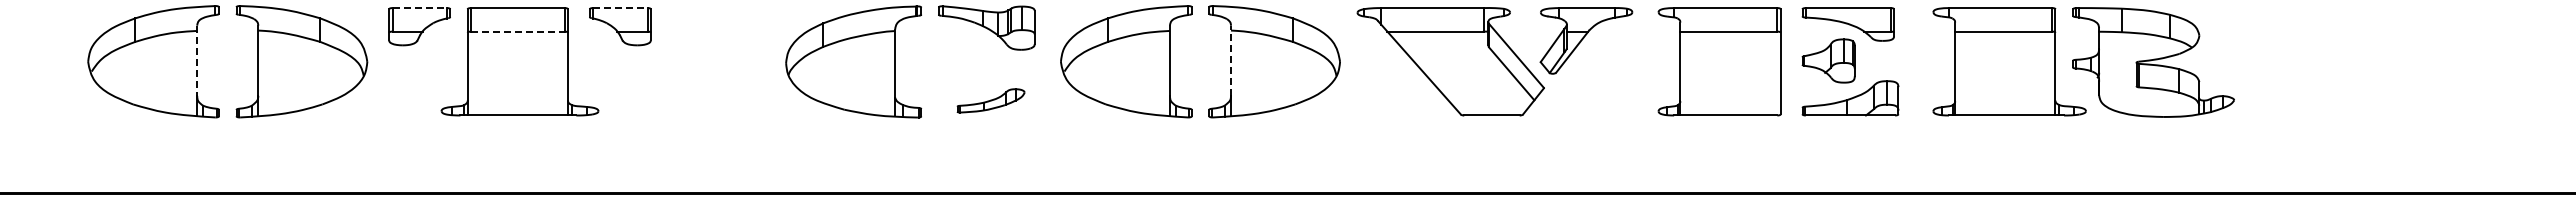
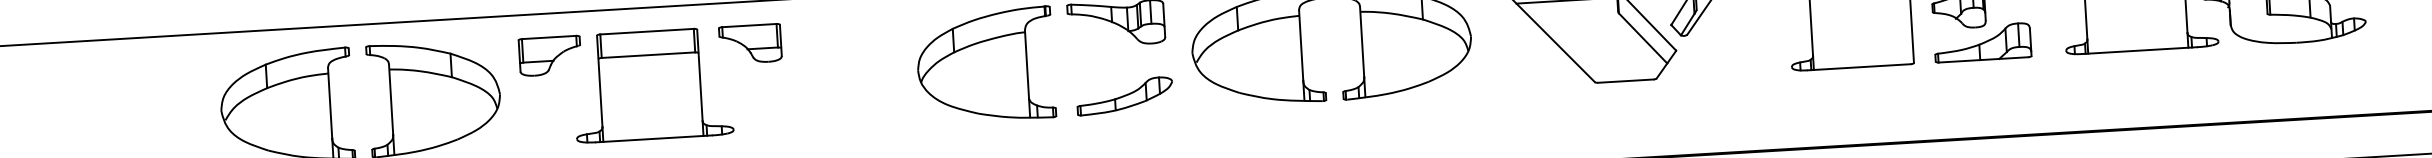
line: (420, 8) -> (549, 37), dashed -> solid
line: (620, 8) -> (749, 26), dashed -> solid
line: (517, 31) -> (648, 55), dashed -> solid
line: (1231, 60) -> (1362, 41), dashed -> solid
line: (197, 61) -> (330, 104), dashed -> solid
part: (990, 100) -> (1124, 95), size x1.43

